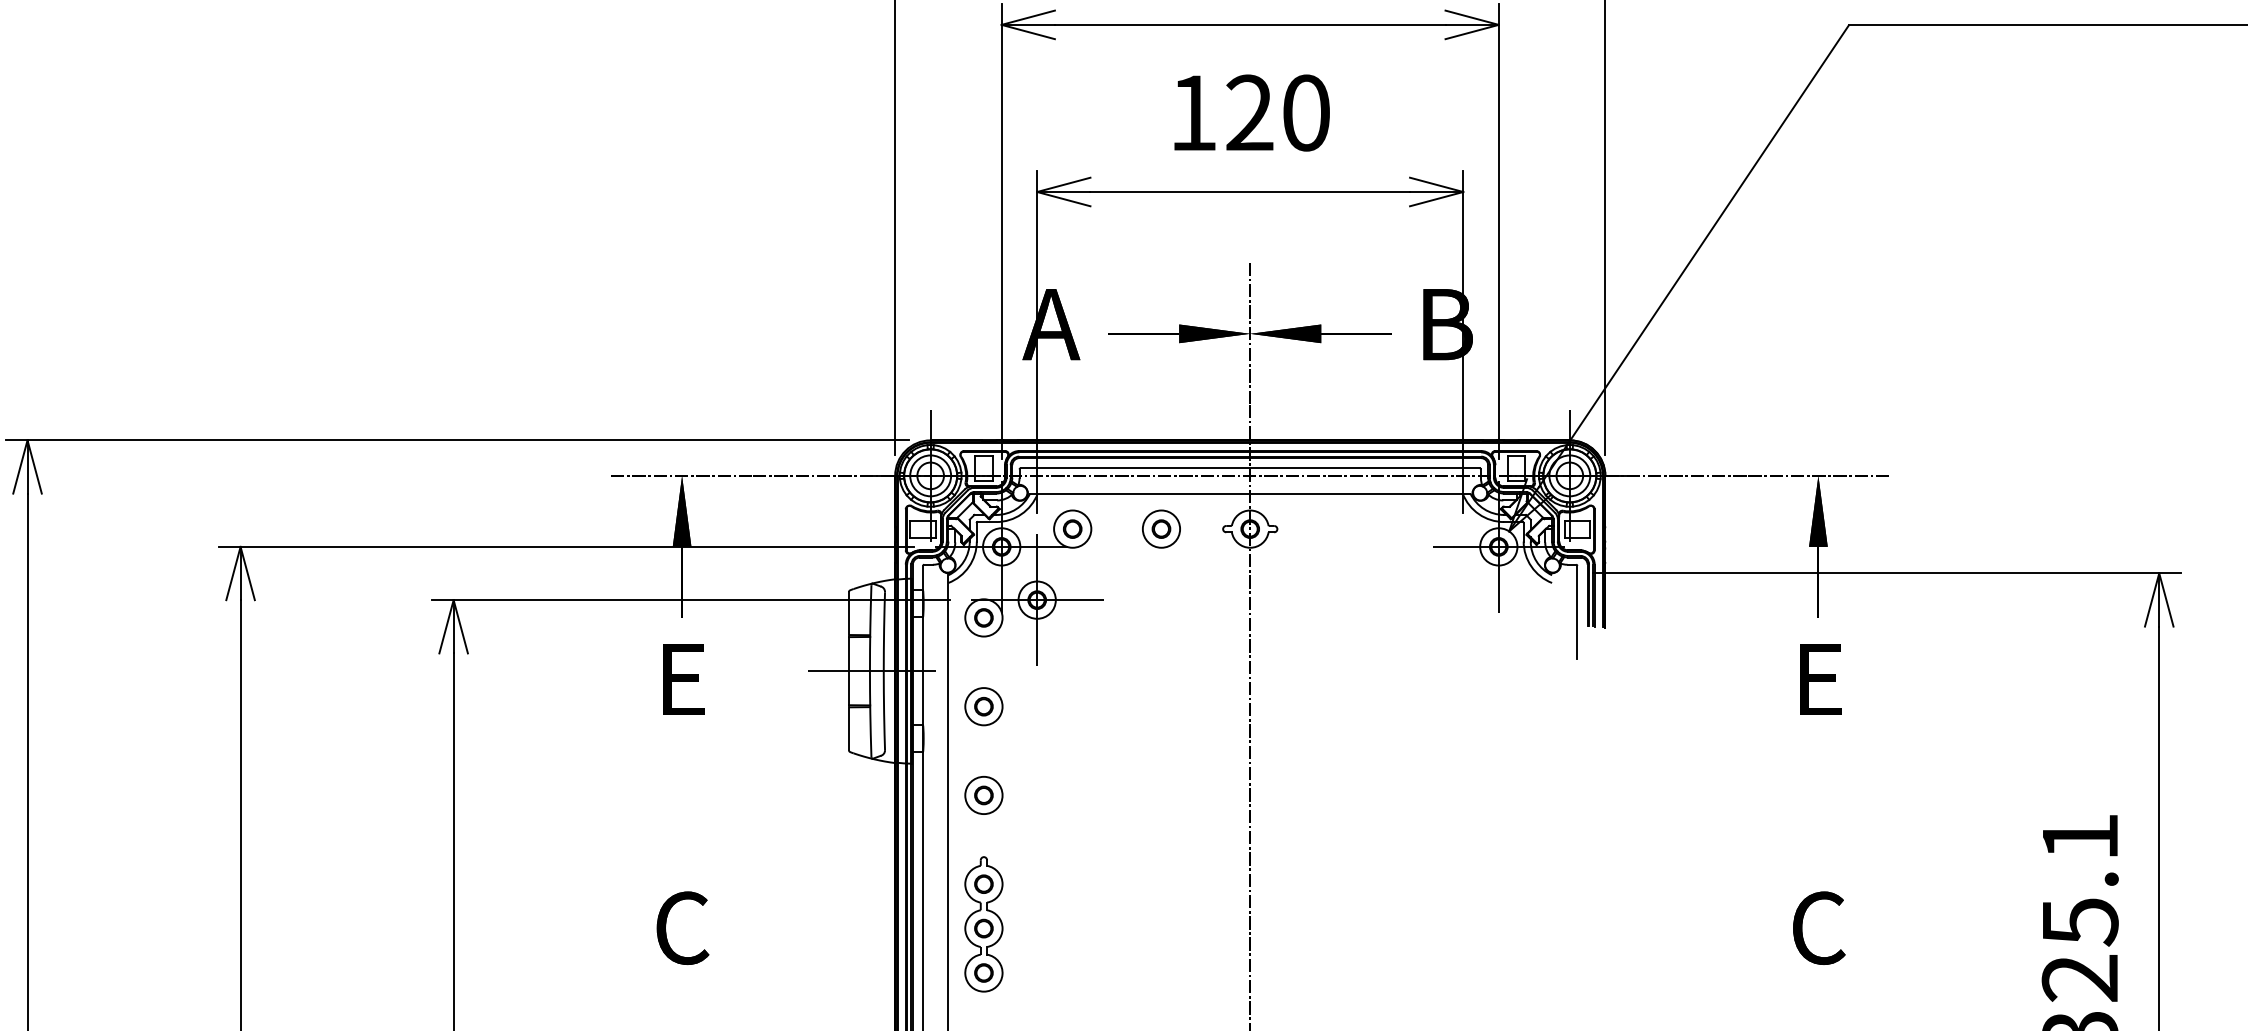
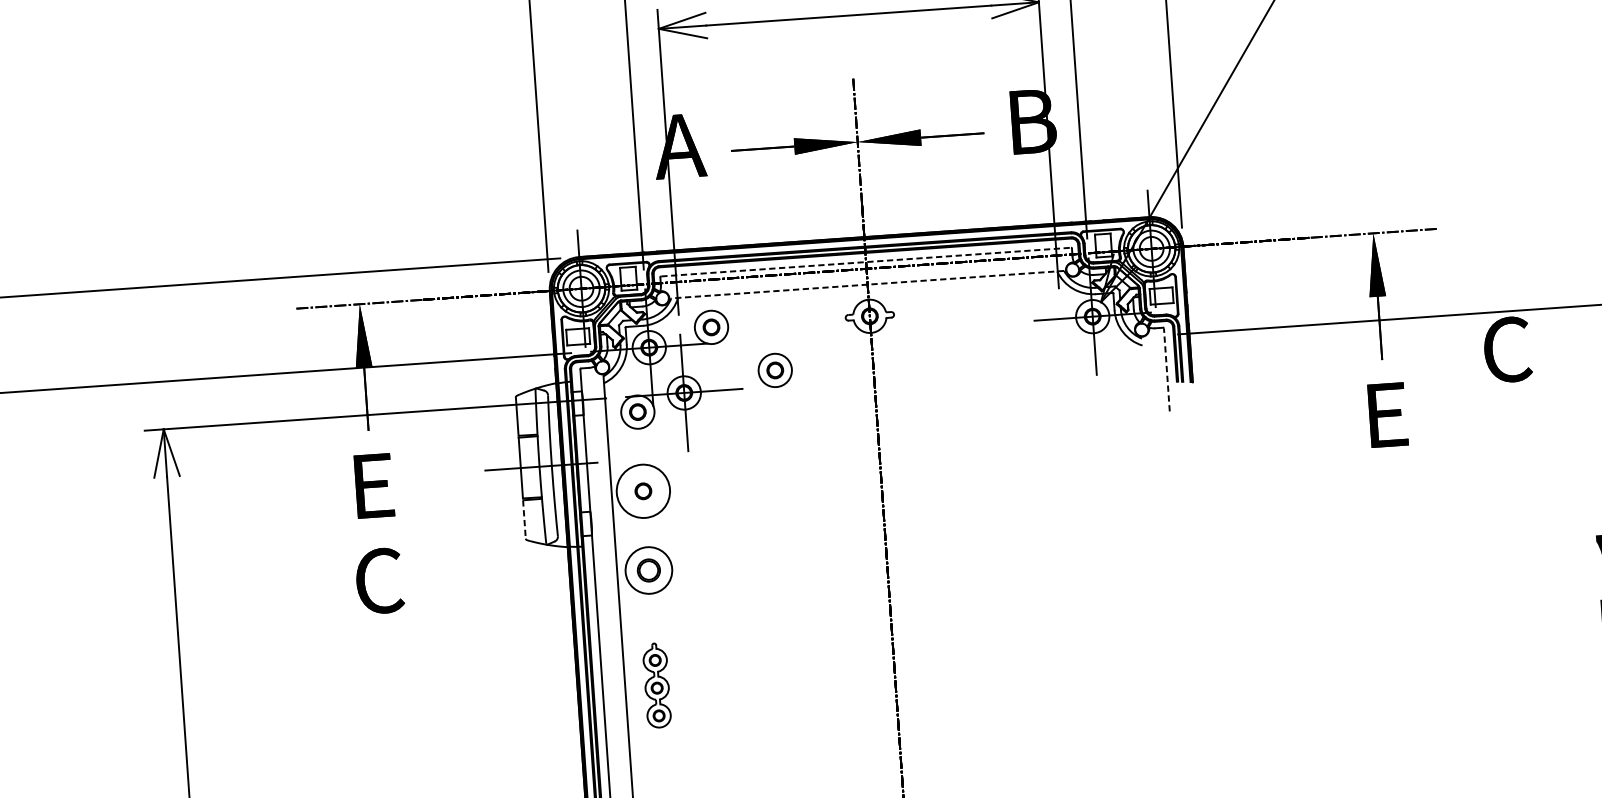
line: (1250, 468) -> (866, 262), solid -> dashed
line: (1249, 493) -> (867, 284), solid -> dashed
part: (1161, 528) -> (775, 369), moved
line: (1577, 611) -> (1166, 369), solid -> dashed
circle: (983, 706) -> (643, 491), size x1.6
line: (849, 729) -> (524, 520), solid -> dashed
part: (983, 795) -> (648, 570), size x1.4
part: (983, 924) -> (656, 685), size x0.7
text: (682, 927) -> (379, 580), moved
text: (1819, 927) -> (1507, 349), moved

